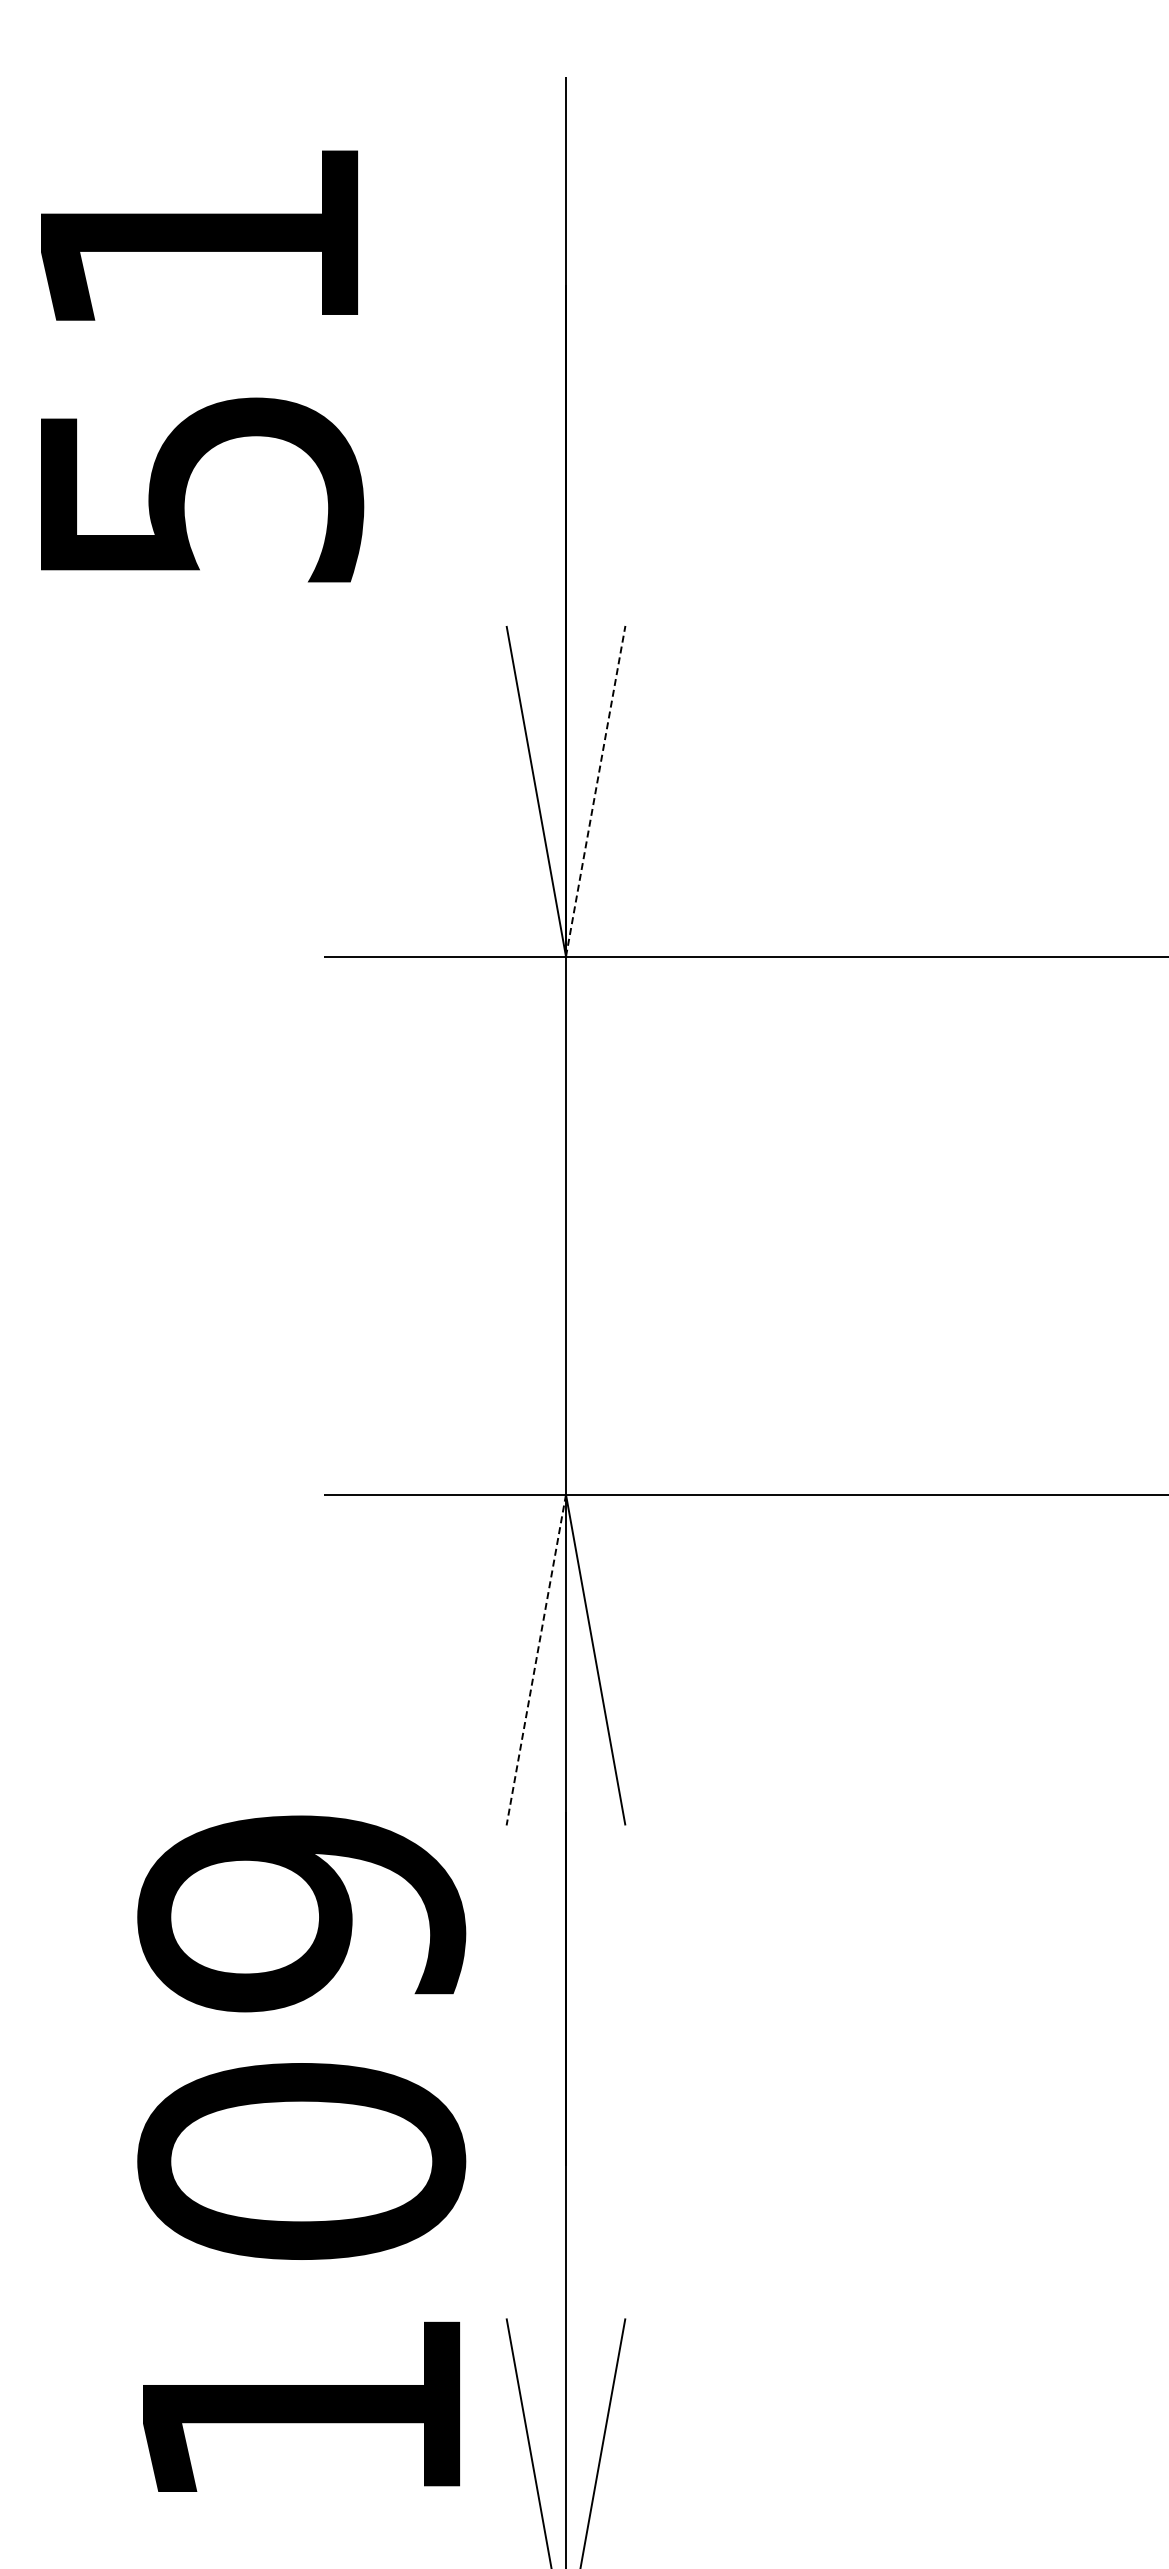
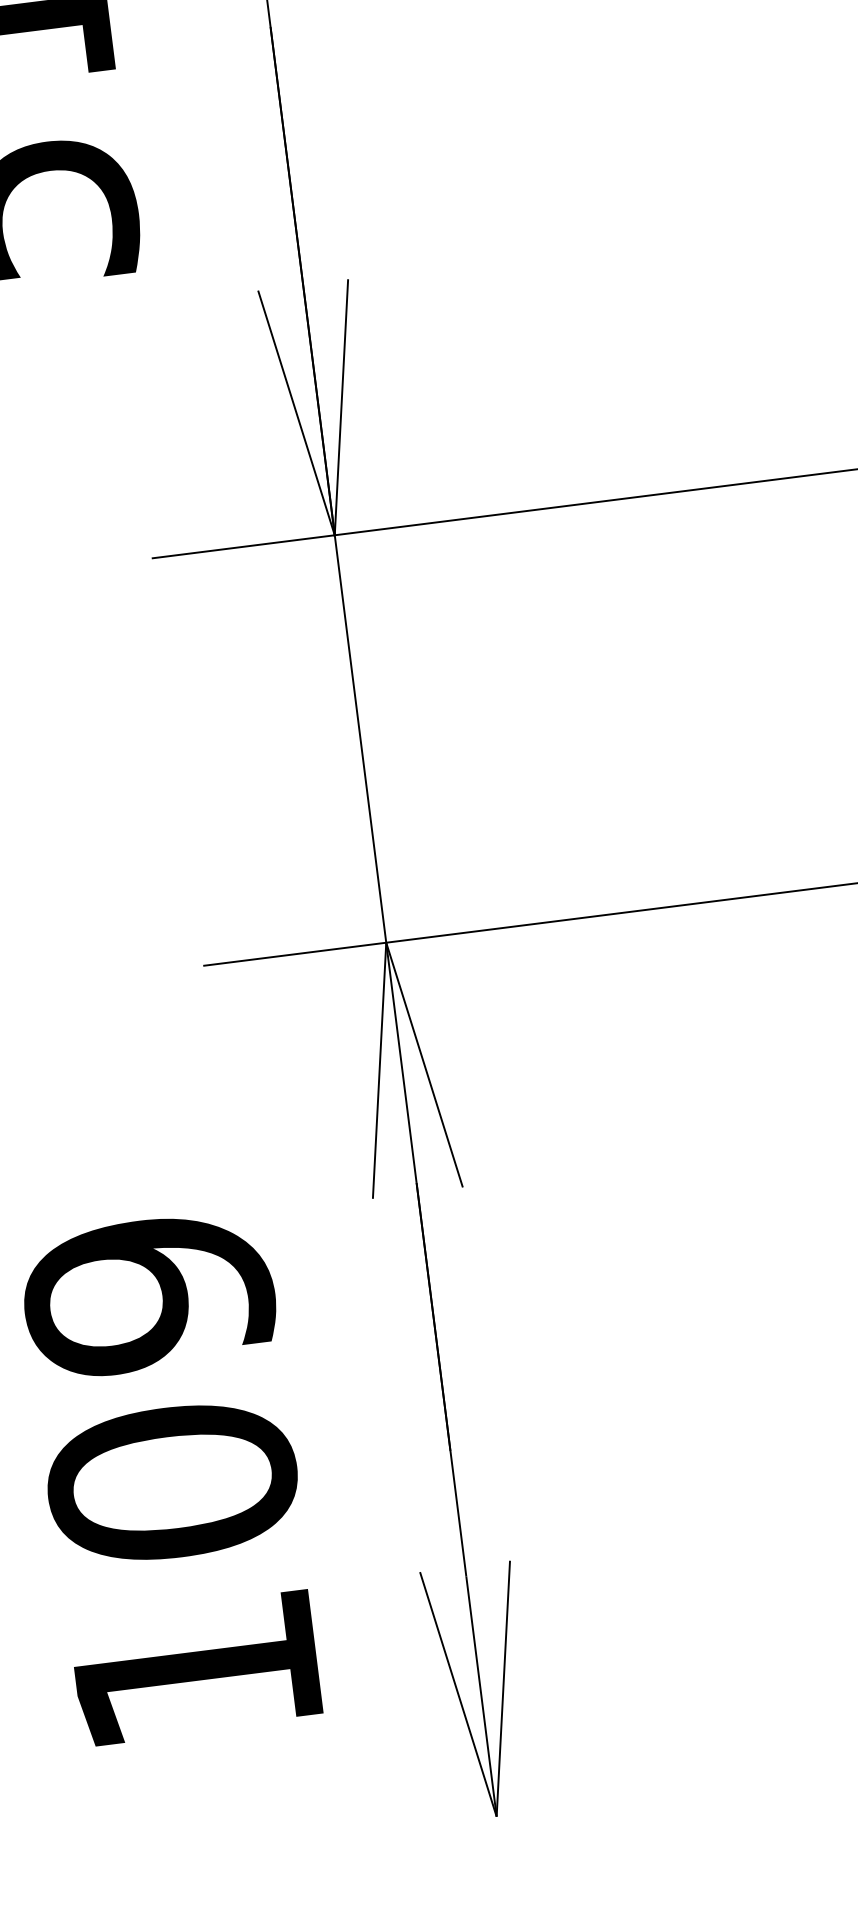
line: (595, 791) -> (341, 407), dashed -> solid
line: (536, 1660) -> (379, 1071), dashed -> solid
text: (301, 2153) -> (171, 1476), moved

